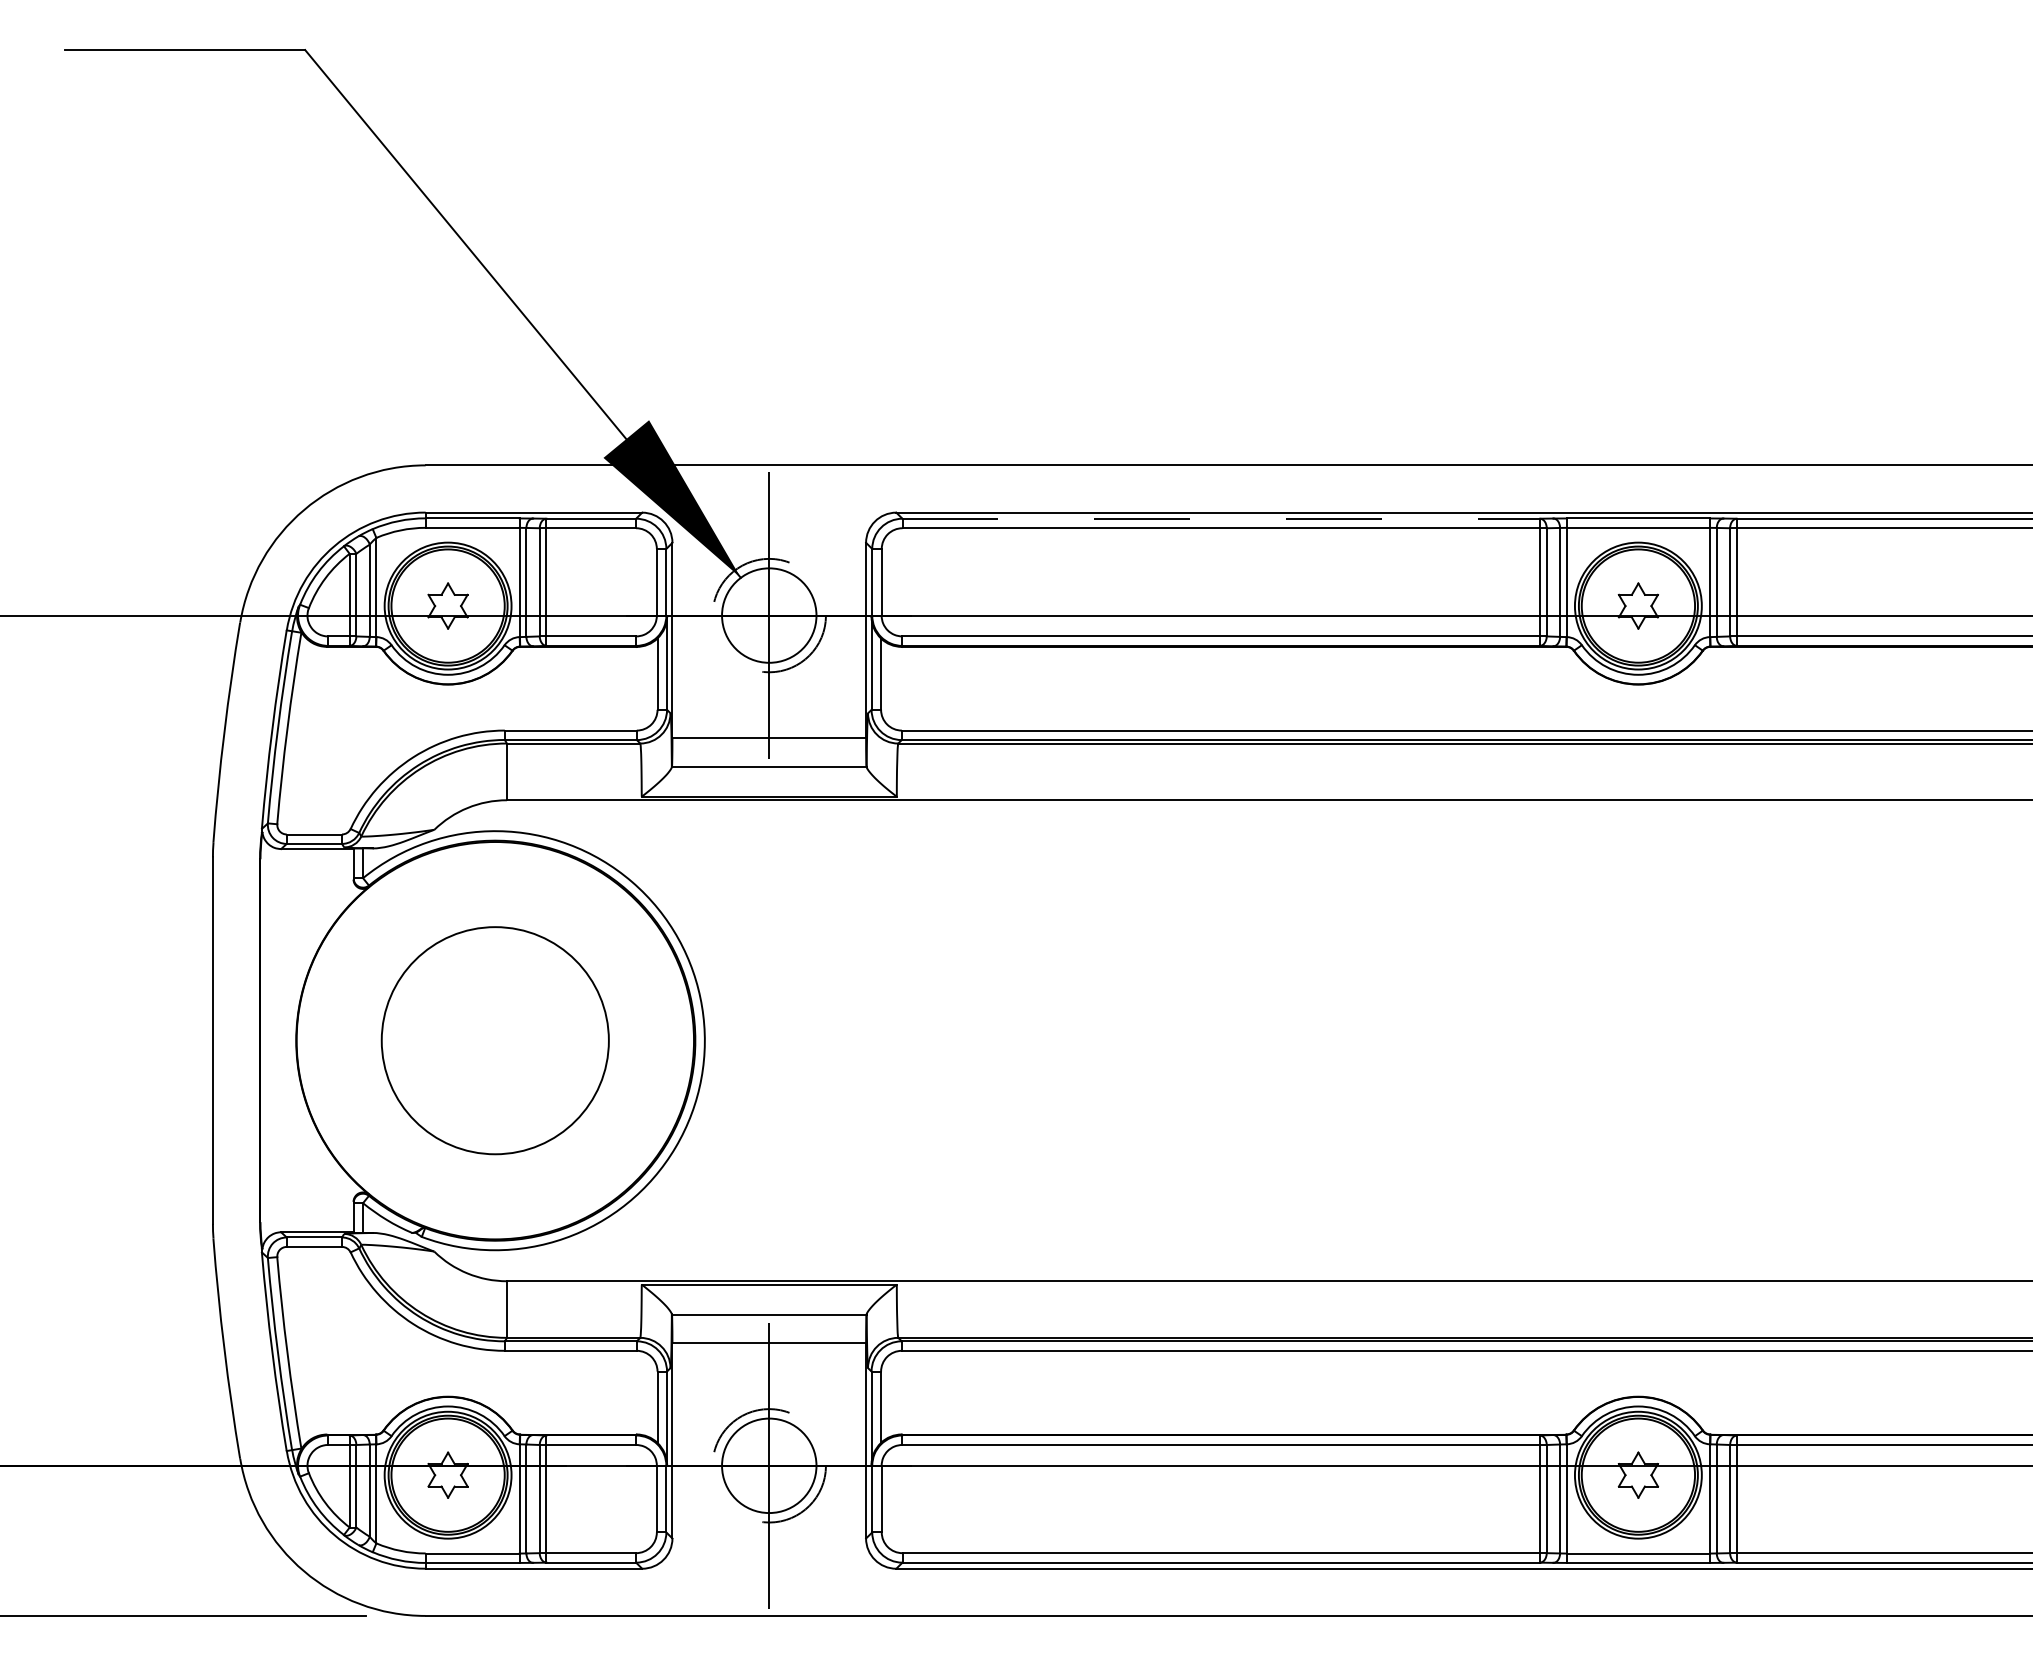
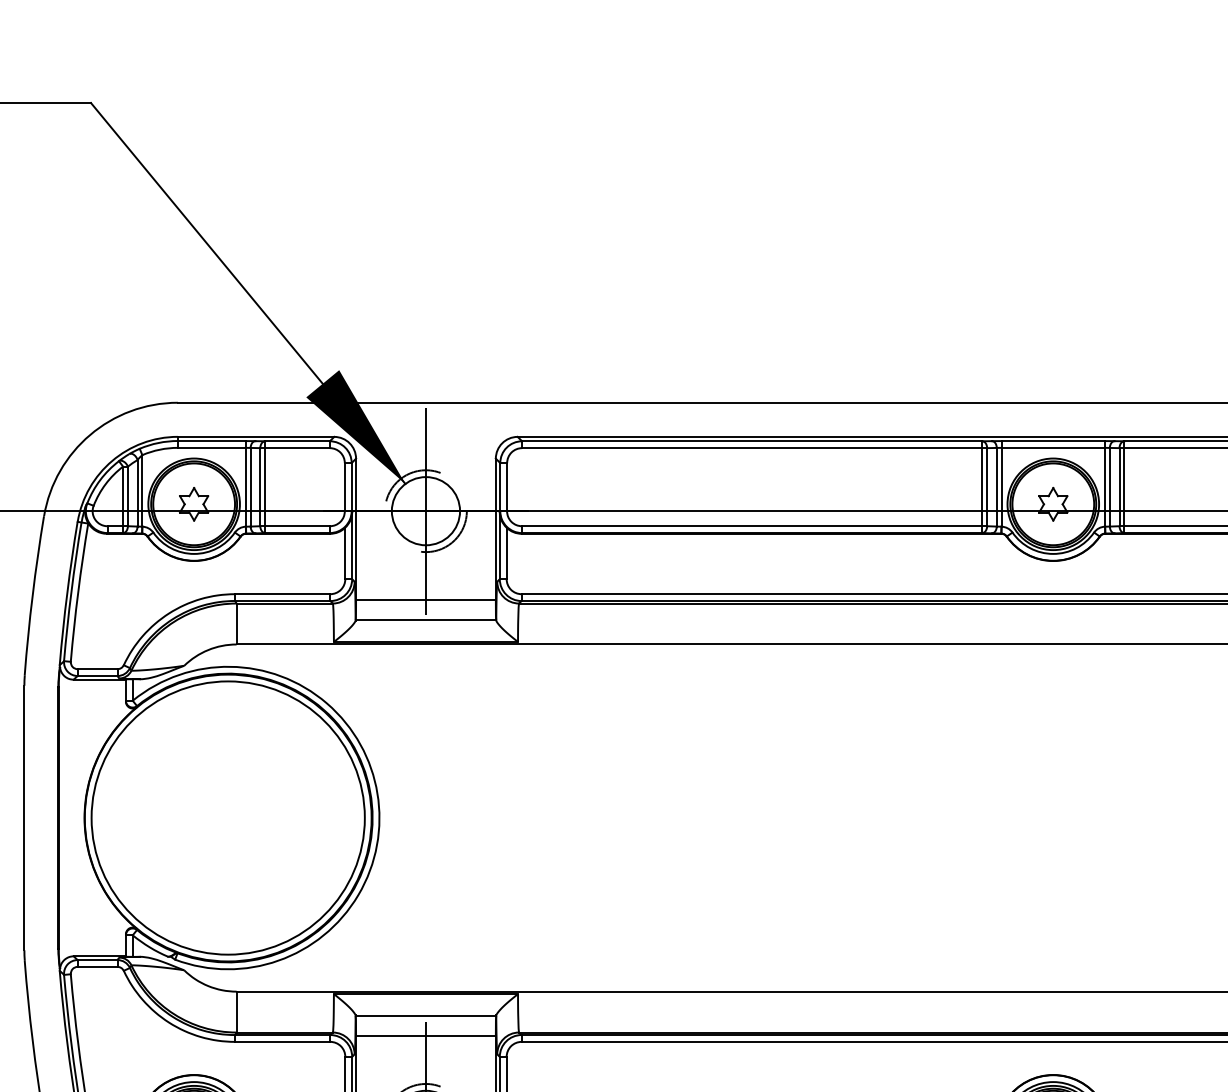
line: (1221, 518) -> (752, 441), dashed -> solid
circle: (495, 1040) -> (228, 817), size x1.67

